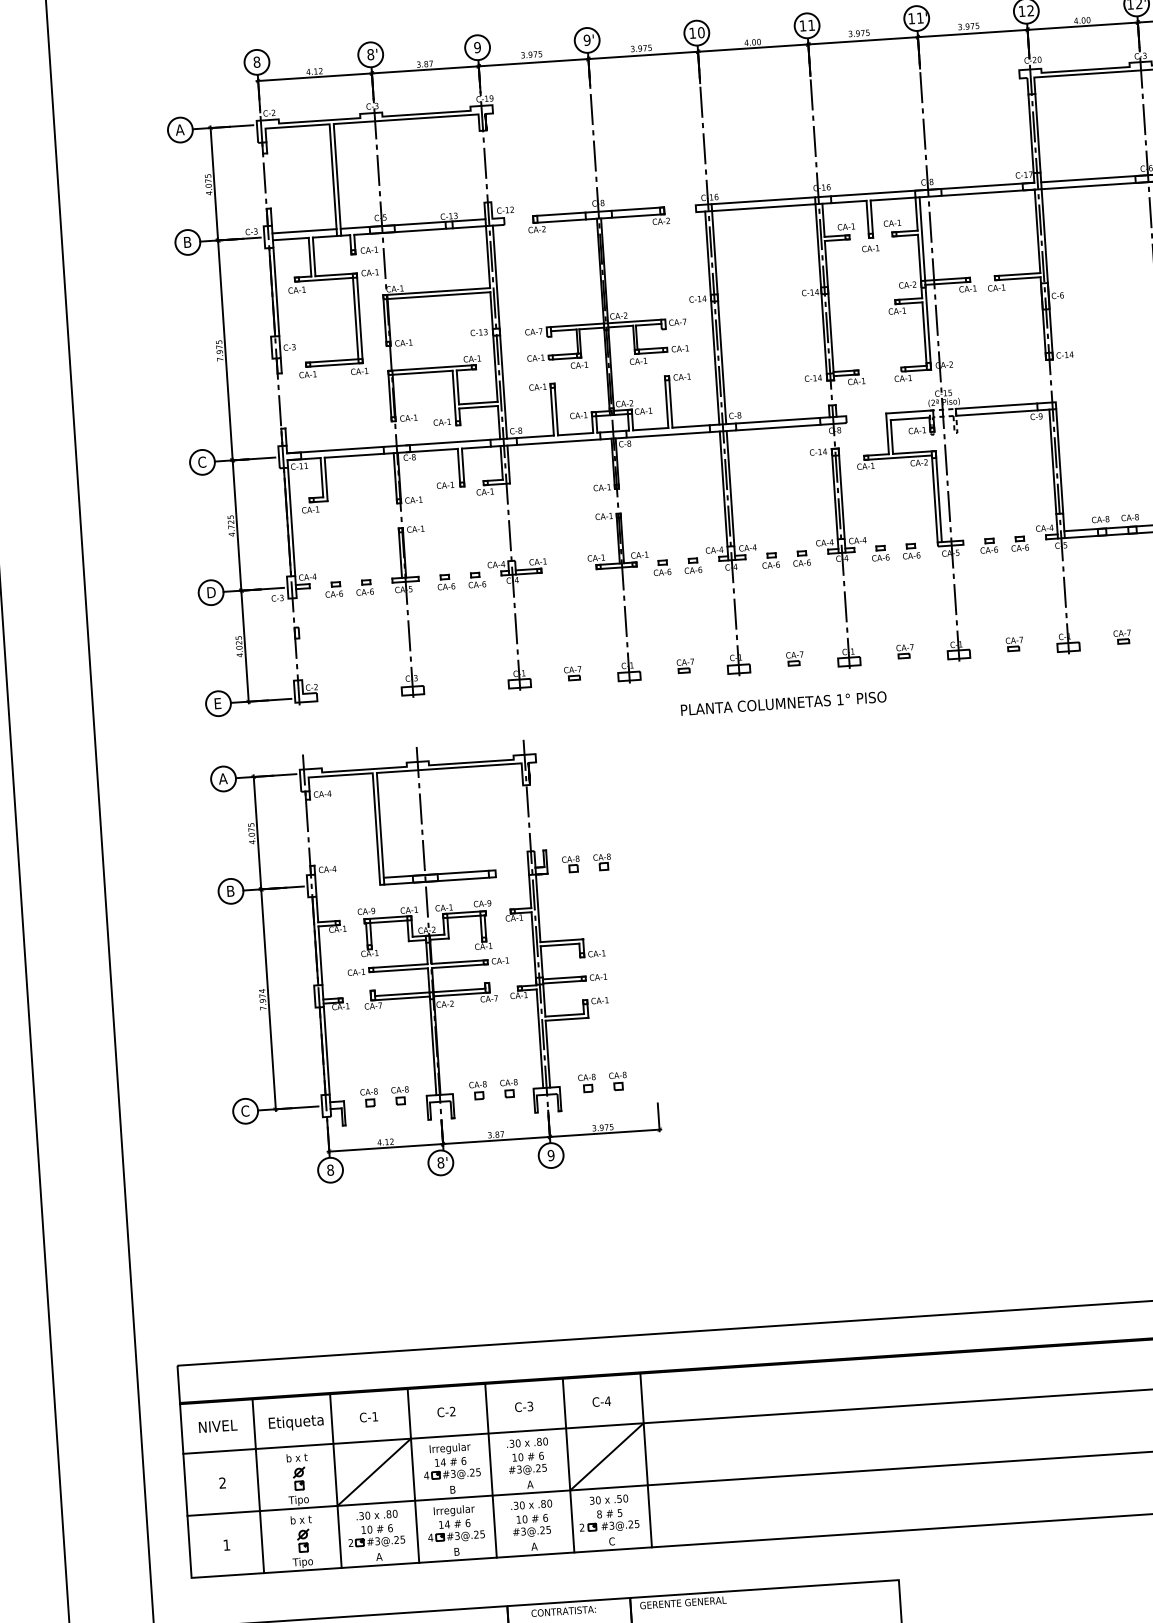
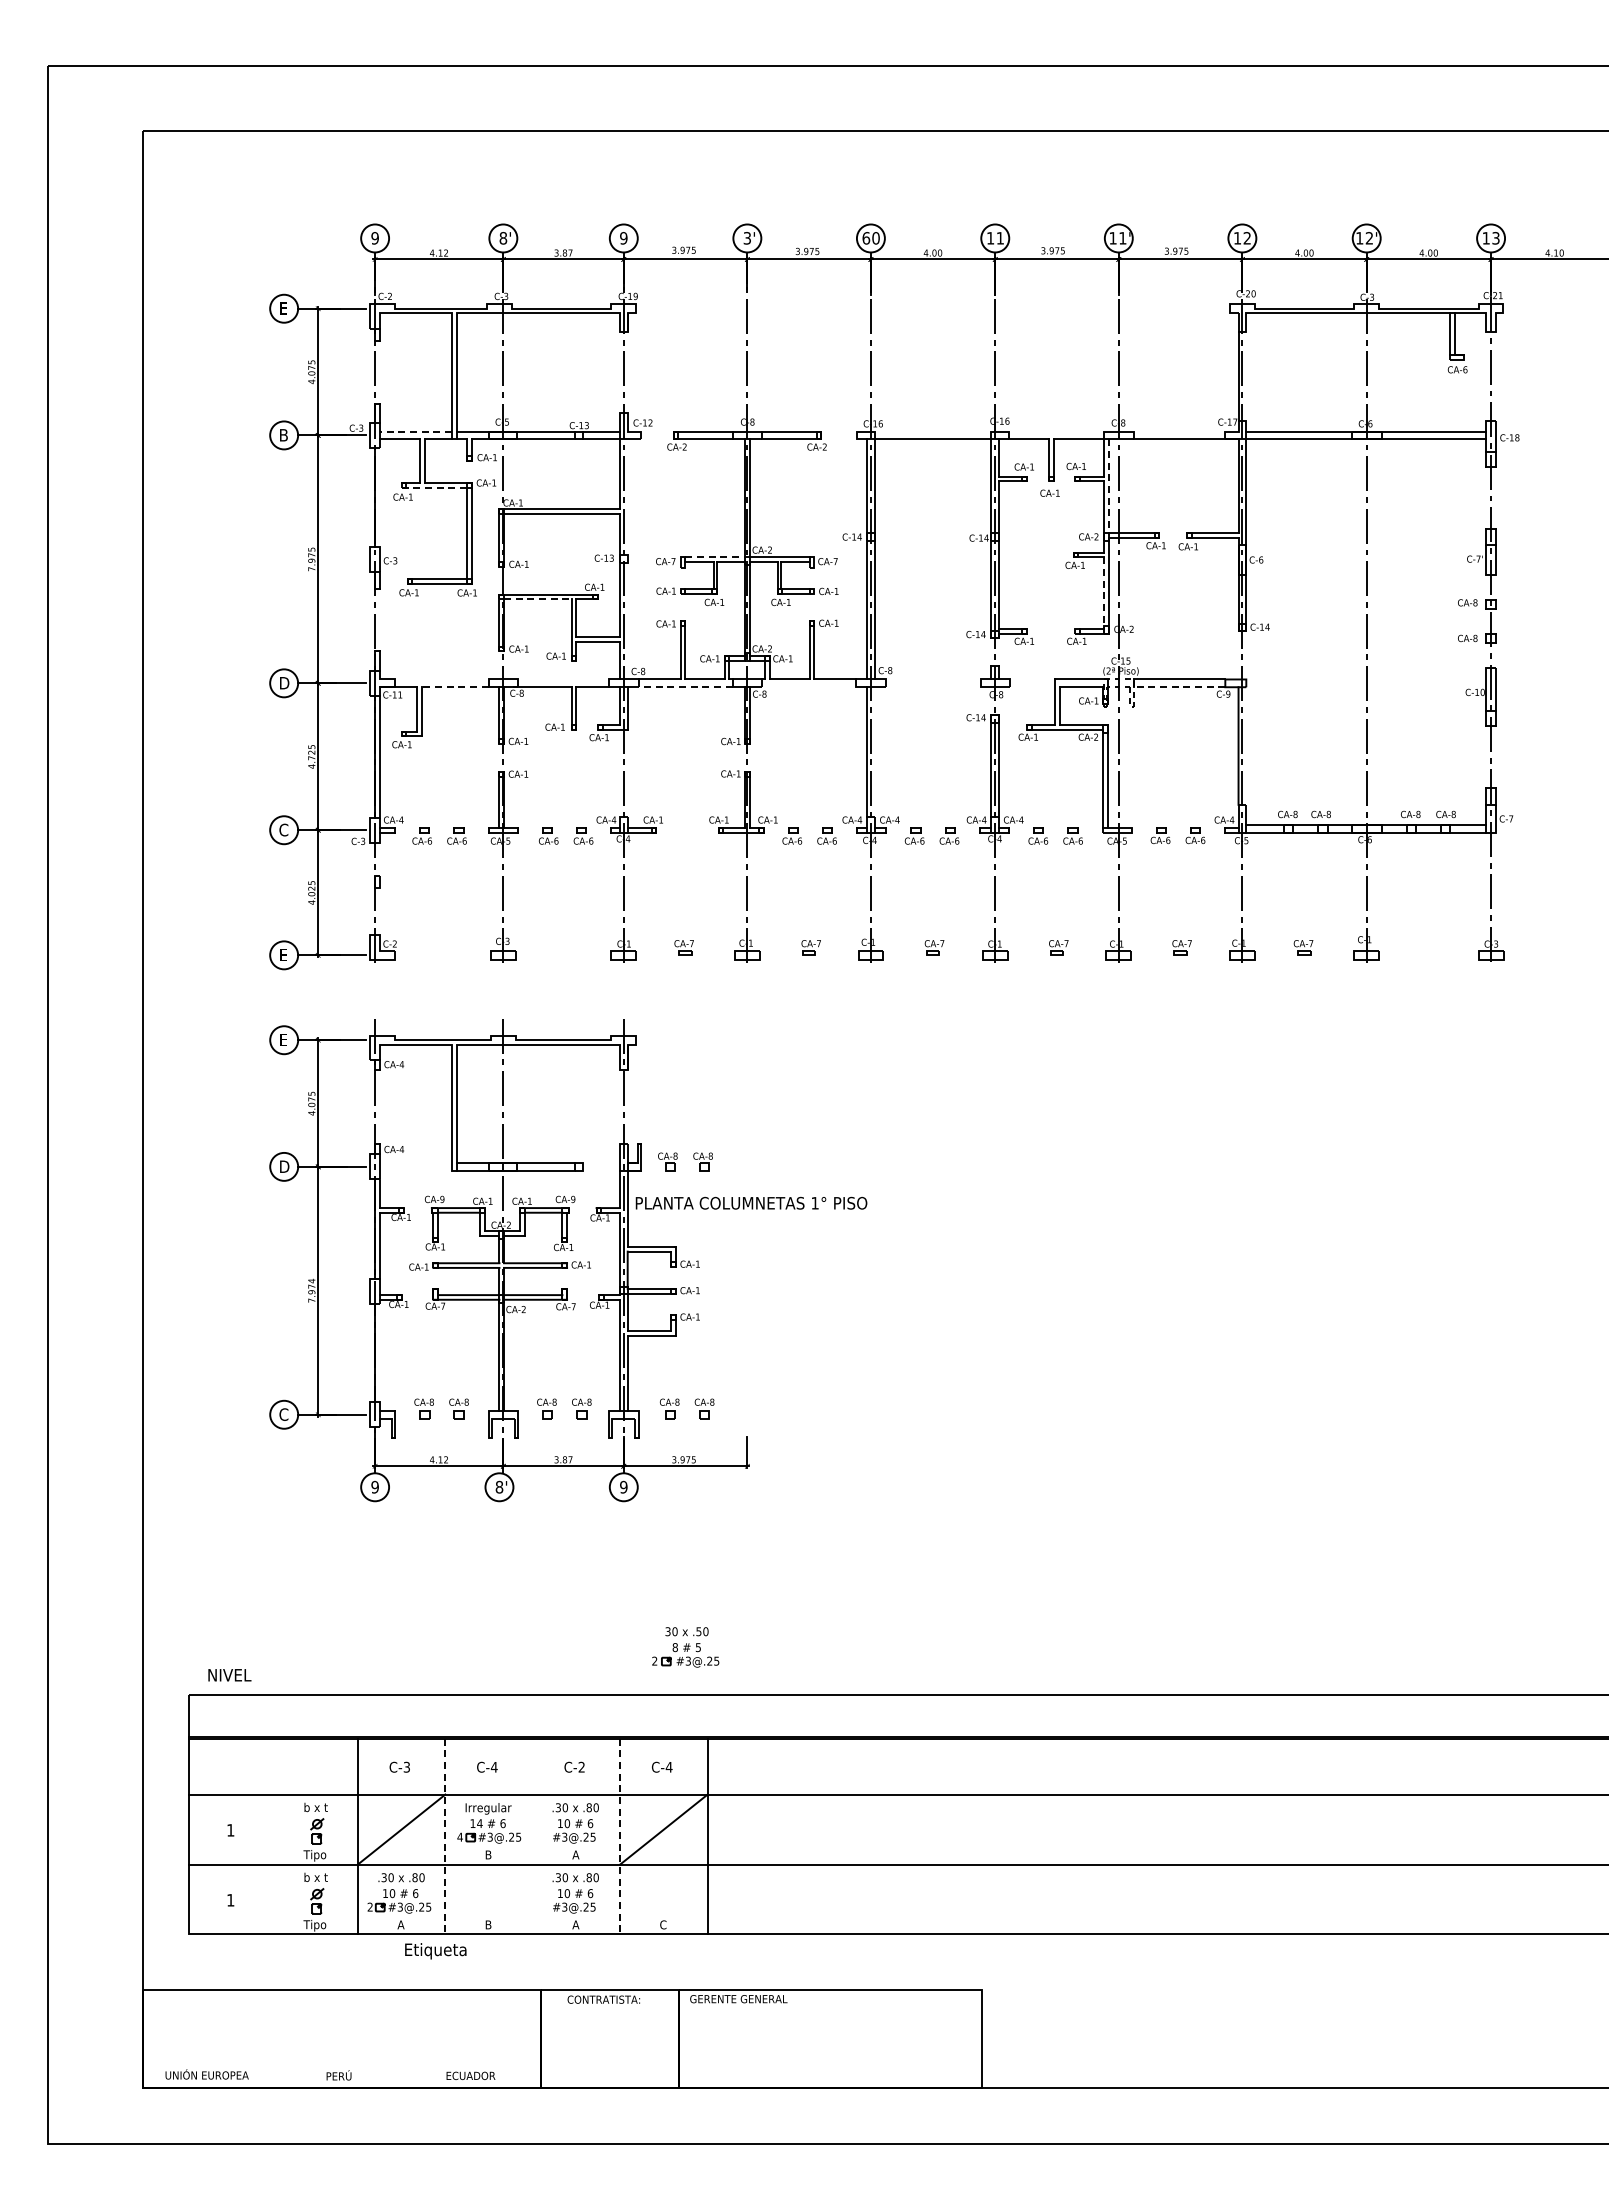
text: (692, 33) -> (866, 238), 10 -> 60
text: (587, 40) -> (747, 238), 9' -> 3'
text: (256, 62) -> (374, 238), 8 -> 9
text: (179, 129) -> (283, 308), A -> E
line: (1038, 133) -> (1246, 376), removed
line: (932, 189) -> (1123, 431), removed
line: (762, 200) -> (932, 431), removed
line: (304, 231) -> (415, 431), solid -> dashed
line: (922, 239) -> (1108, 486), solid -> dashed
line: (324, 279) -> (434, 487), solid -> dashed
line: (276, 291) -> (379, 497), removed
line: (577, 325) -> (715, 557), solid -> dashed
line: (499, 332) -> (627, 559), removed
line: (924, 334) -> (1104, 593), solid -> dashed
line: (422, 373) -> (537, 599), solid -> dashed
line: (997, 413) -> (1179, 687), solid -> dashed
line: (777, 420) -> (932, 679), removed
line: (777, 427) -> (932, 687), removed
line: (668, 435) -> (809, 687), removed
line: (448, 442) -> (561, 679), removed
line: (558, 442) -> (685, 687), solid -> dashed
line: (334, 450) -> (433, 679), removed
line: (353, 456) -> (454, 687), solid -> dashed
line: (1059, 460) -> (1246, 745), removed
text: (202, 461) -> (284, 682), C -> D
line: (730, 488) -> (874, 752), removed
text: (211, 592) -> (284, 829), D -> C
text: (783, 702) -> (751, 1202), moved
text: (222, 778) -> (283, 1039), A -> E
text: (232, 890) -> (285, 1166), B -> D
line: (326, 1050) -> (379, 1352), removed
text: (330, 1170) -> (374, 1487), 8 -> 9
text: (530, 1406) -> (581, 1767), C-3 -> C-2
text: (452, 1410) -> (493, 1766), C-2 -> C-4
text: (374, 1416) -> (406, 1766), C-1 -> C-3
text: (296, 1423) -> (435, 1951), moved
text: (217, 1426) -> (229, 1675), moved
line: (568, 1465) -> (620, 1836), solid -> dashed
line: (490, 1470) -> (532, 1836), removed
line: (413, 1475) -> (445, 1836), solid -> dashed
text: (222, 1483) -> (230, 1830), 2 -> 1
line: (258, 1486) -> (270, 1836), removed
part: (608, 1513) -> (685, 1647), moved
part: (455, 1523) -> (489, 1893), removed

